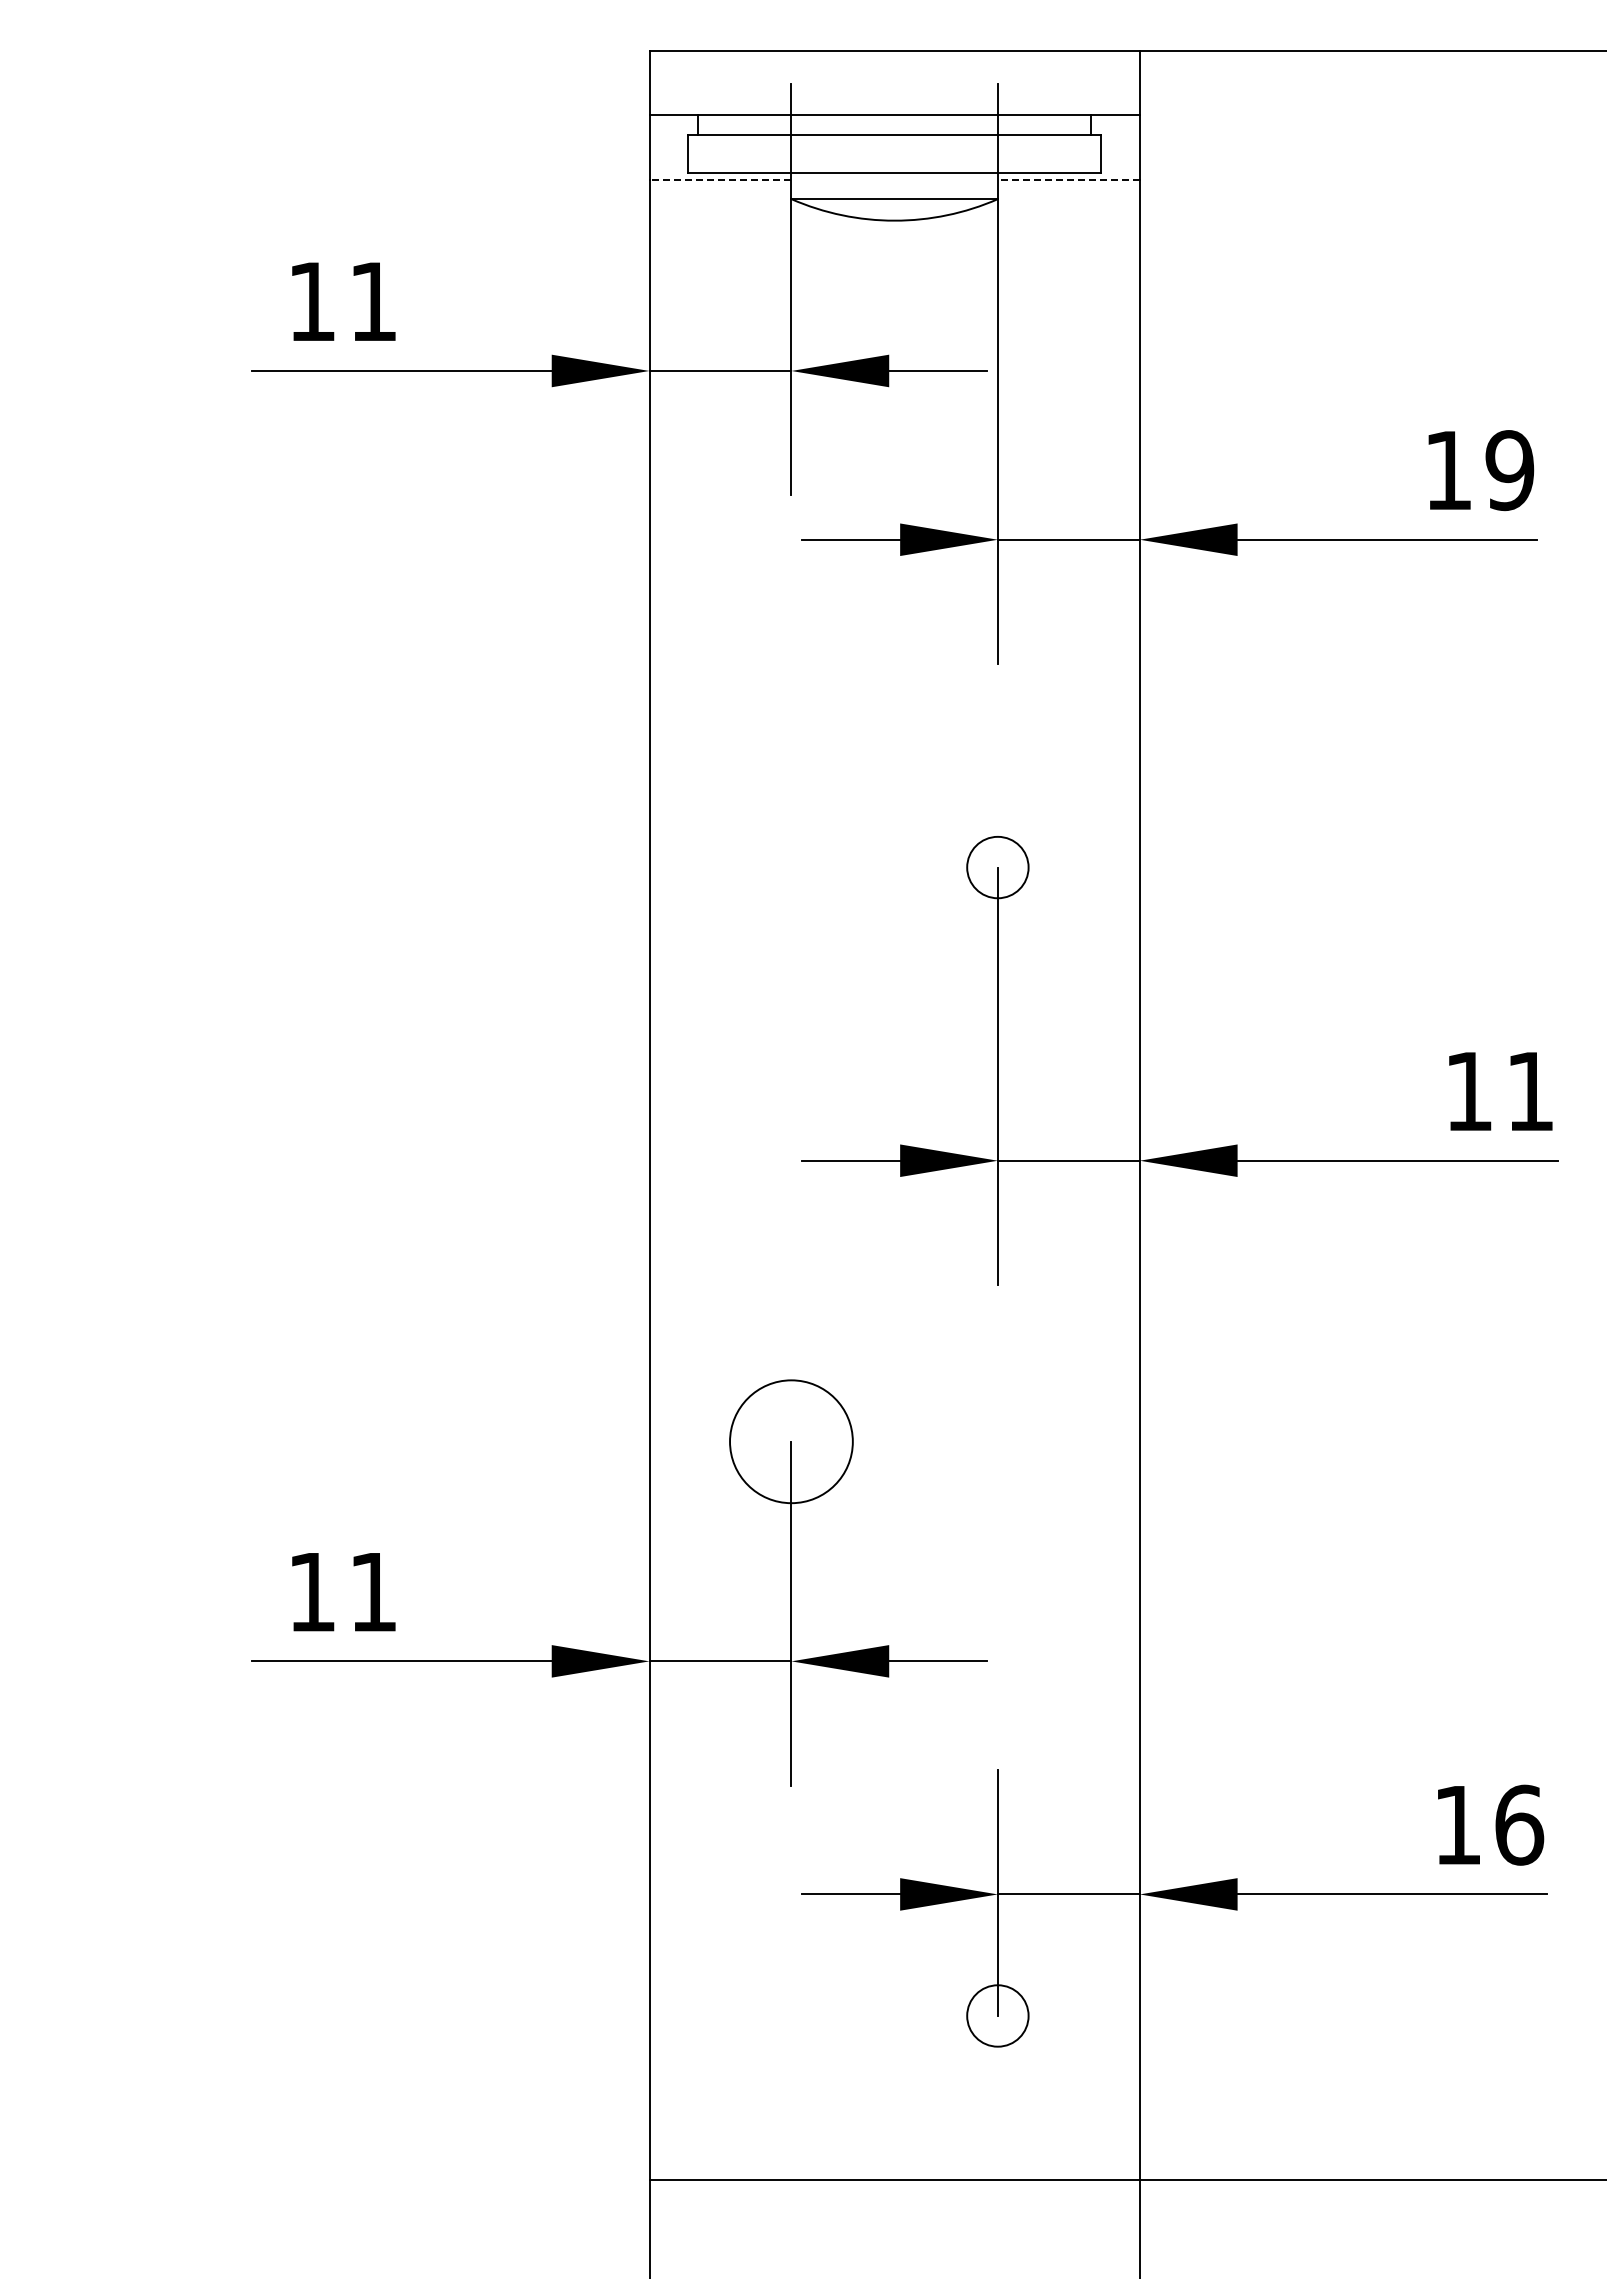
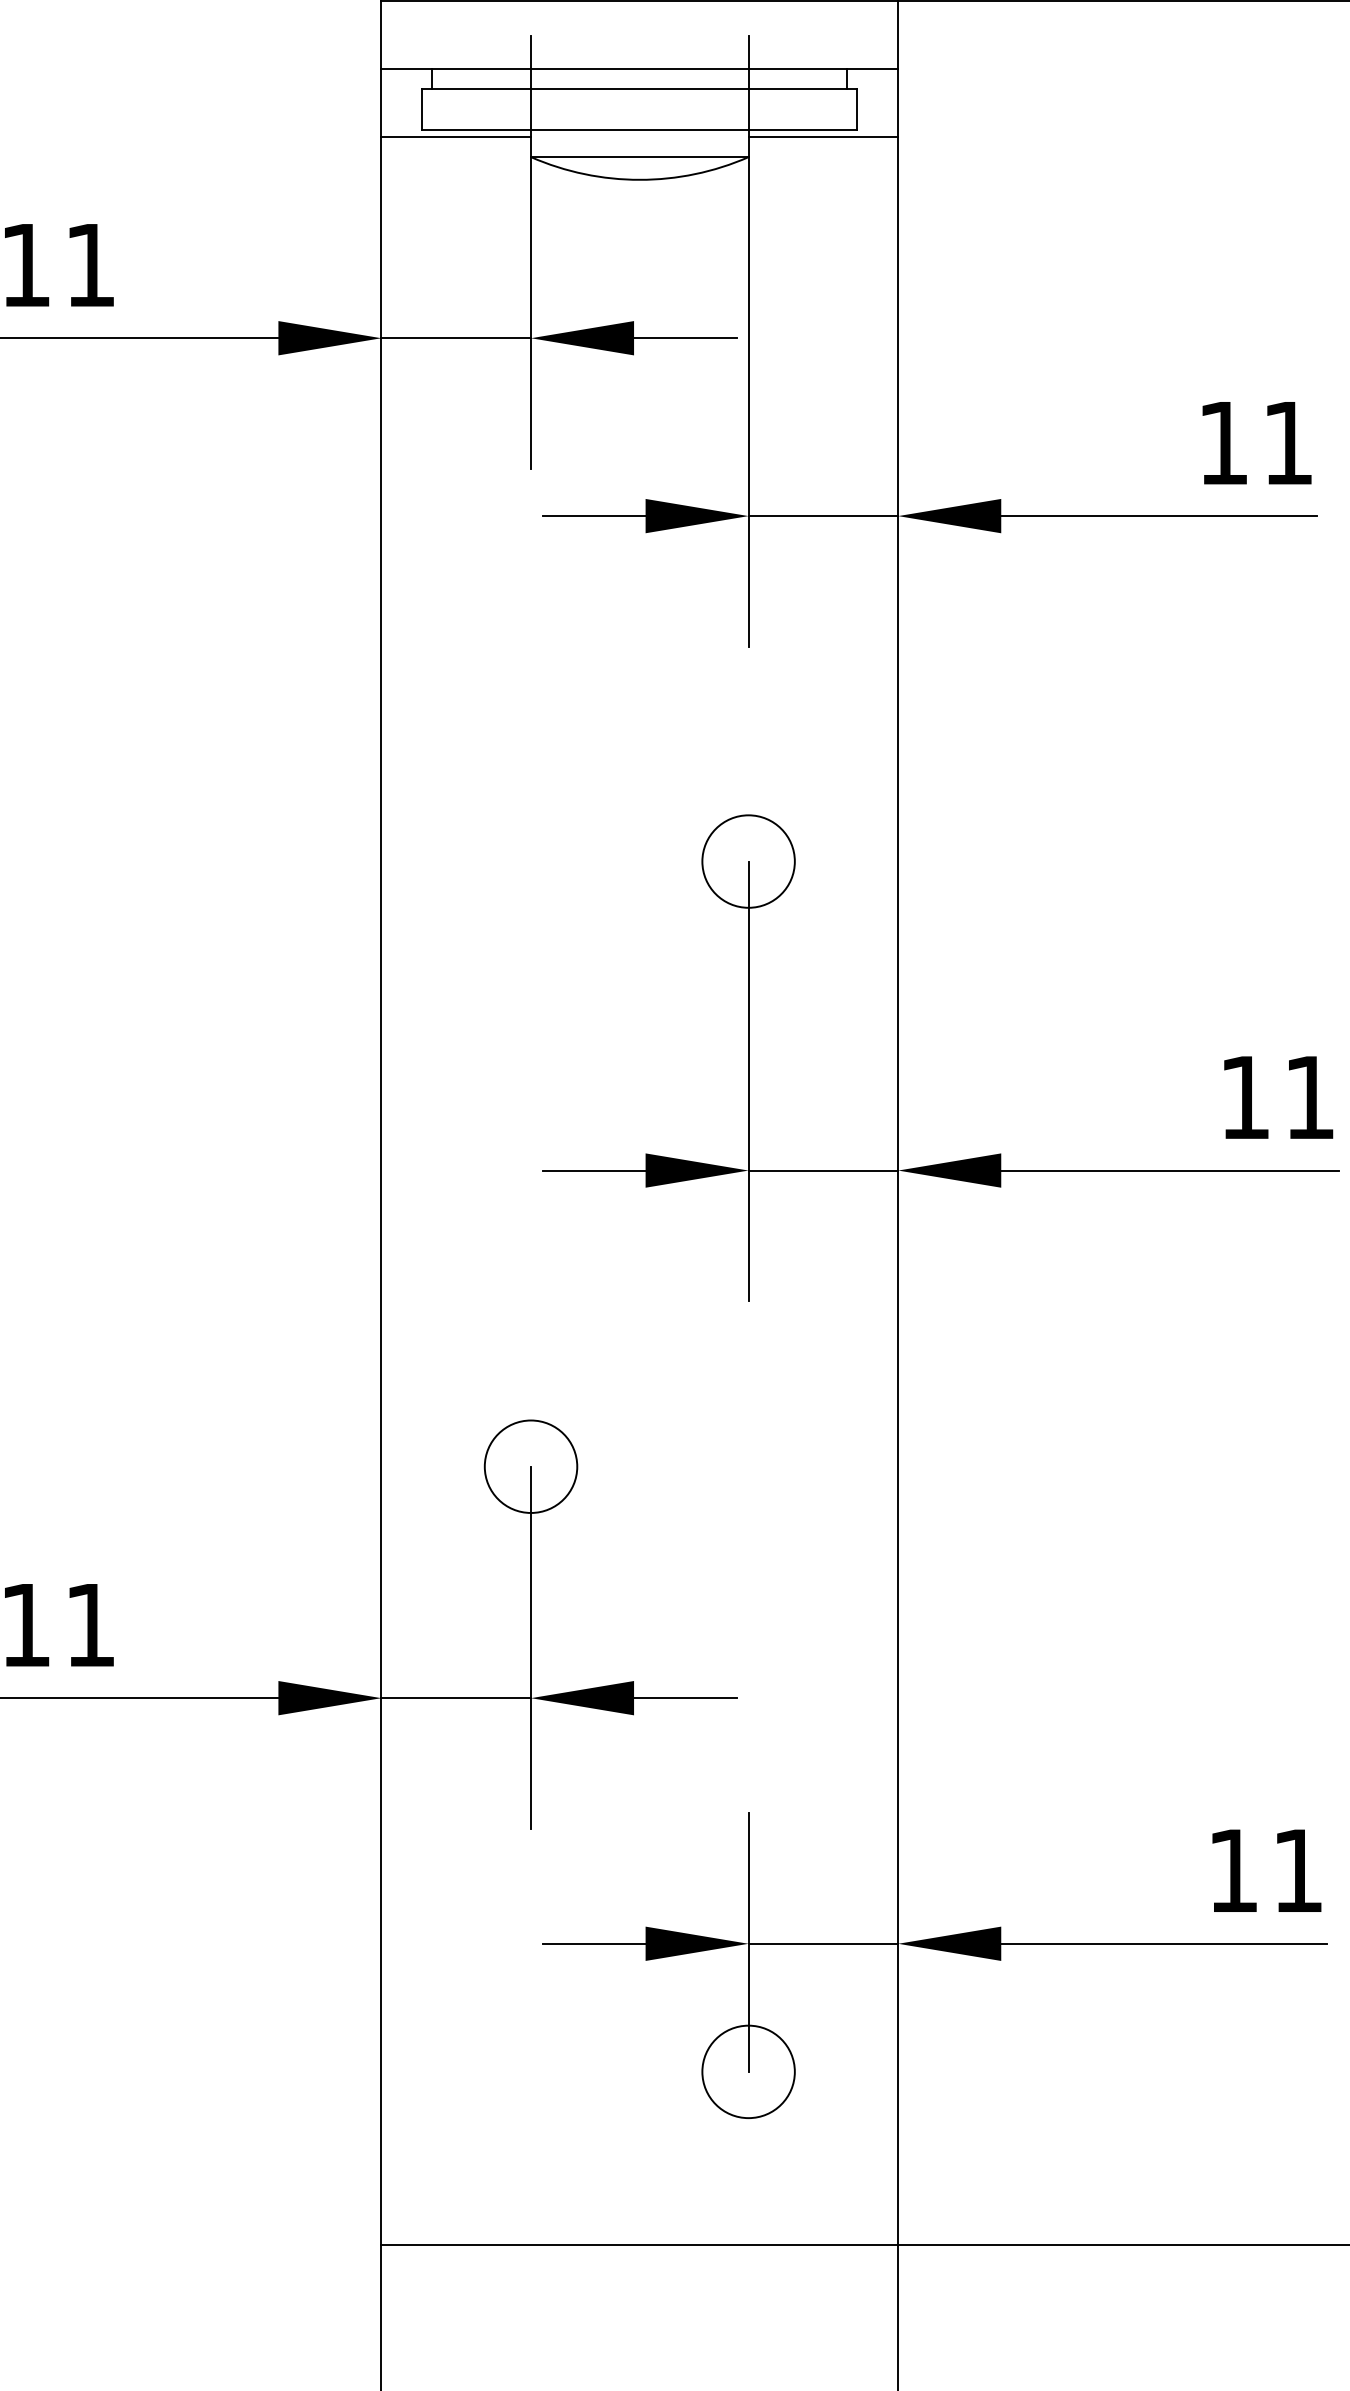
line: (720, 179) -> (456, 136), dashed -> solid
line: (1068, 179) -> (823, 136), dashed -> solid
text: (1509, 470) -> (1287, 443), 19 -> 11
circle: (997, 867) -> (748, 861), size x1.43
circle: (791, 1441) -> (531, 1466), size x0.71
text: (1519, 1824) -> (1298, 1870), 16 -> 11
circle: (997, 2015) -> (748, 2071), size x1.43

